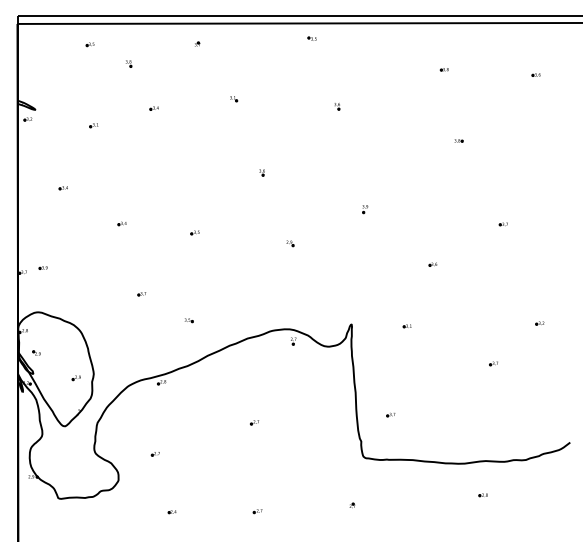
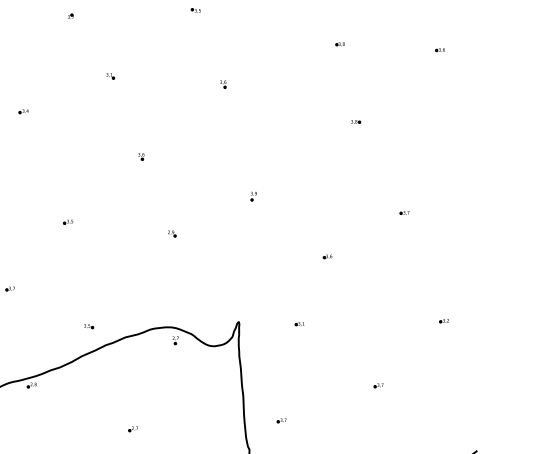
part: (153, 108) -> (22, 111), moved
part: (188, 320) -> (88, 326), moved
part: (493, 363) -> (378, 385), moved

